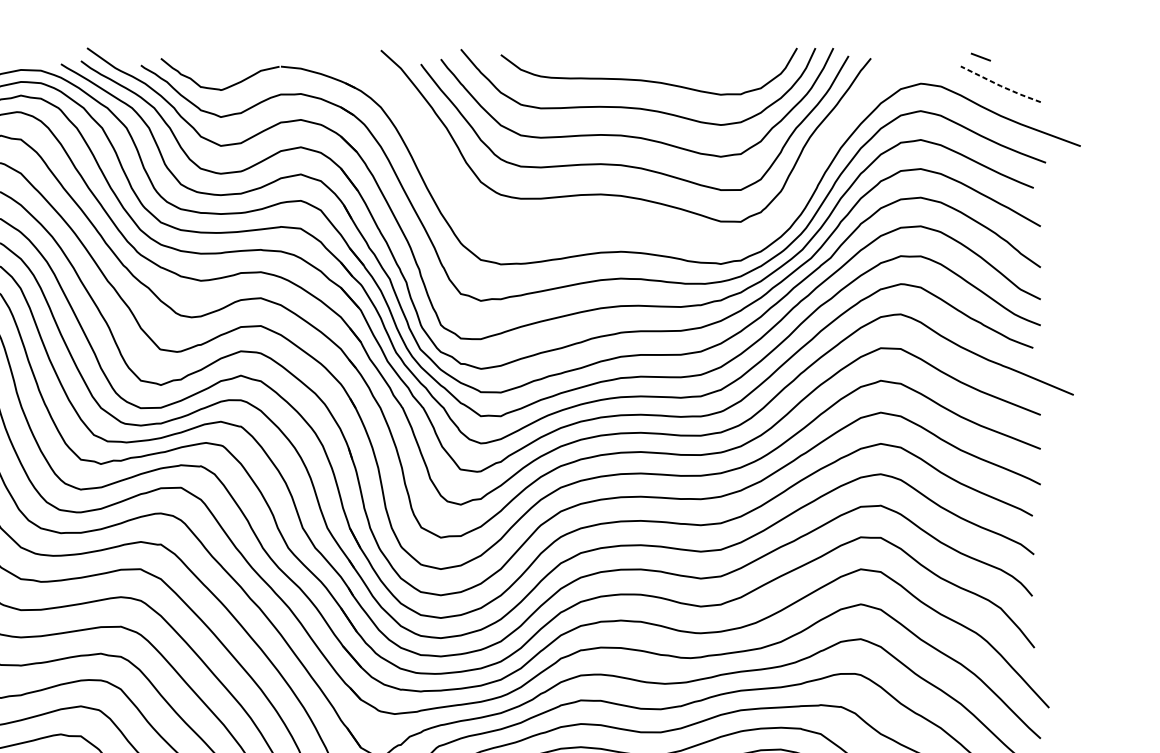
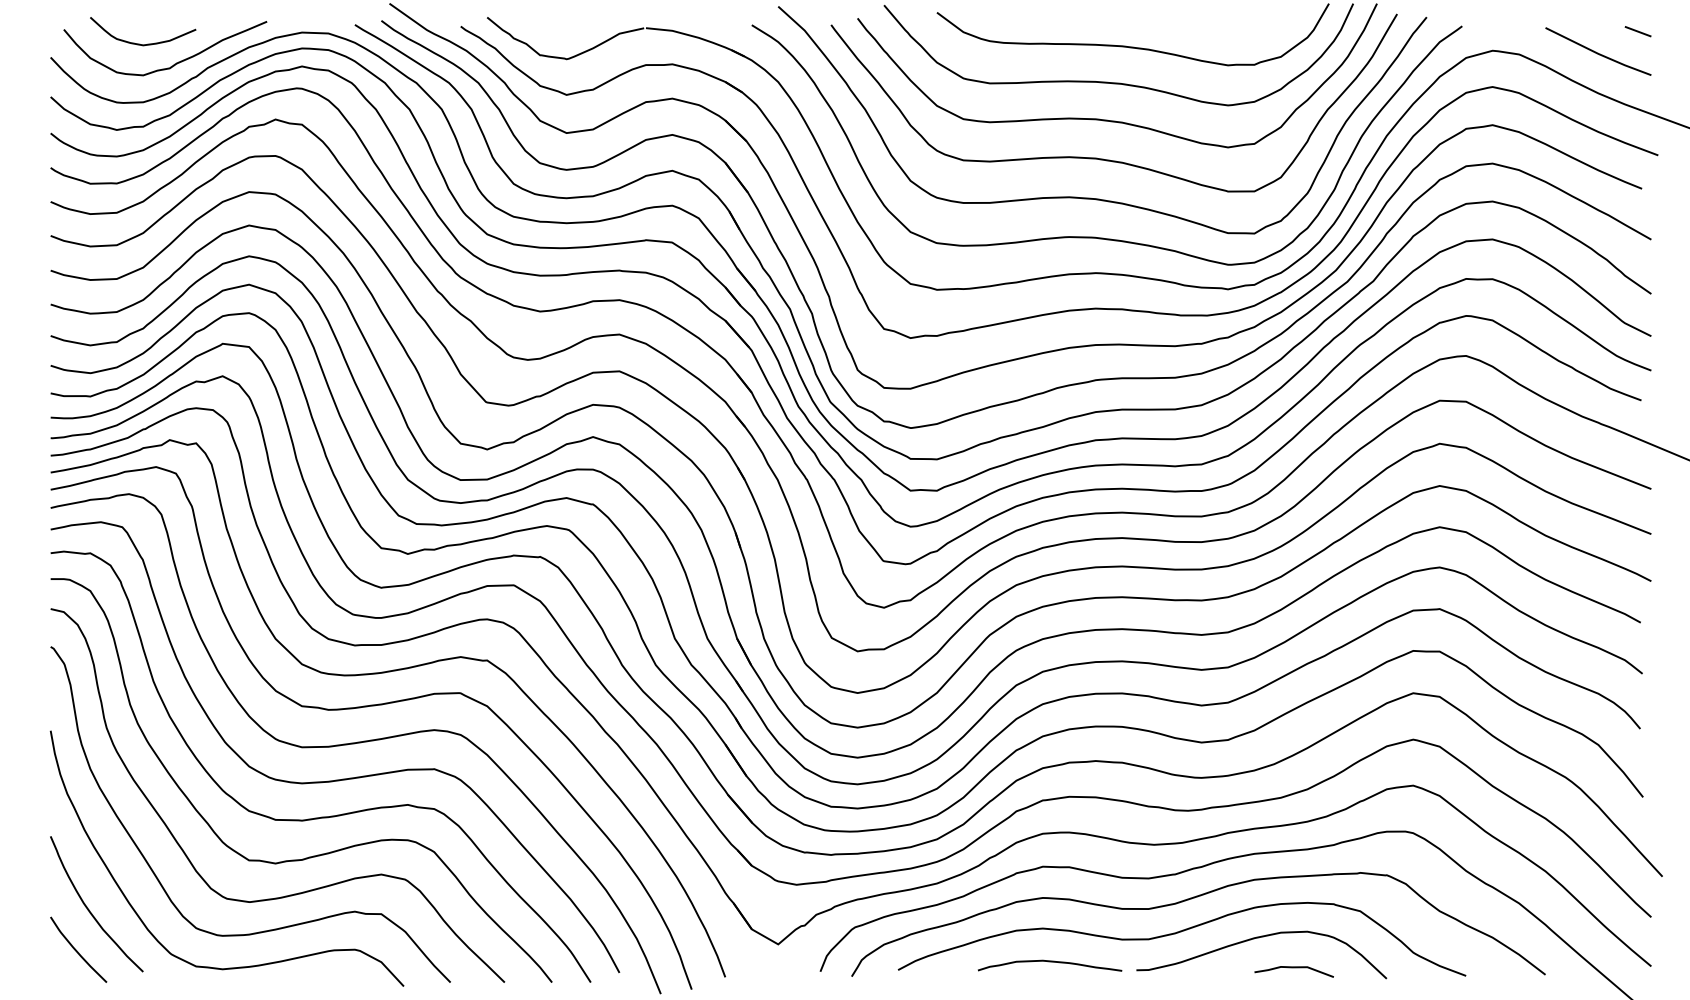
line: (980, 57) -> (1637, 31), moved
line: (1000, 85) -> (1598, 53), dashed -> solid
curve: (620, 224) -> (1095, 236), added

